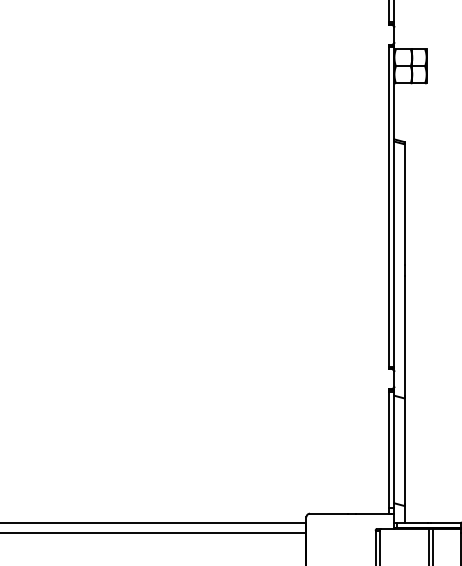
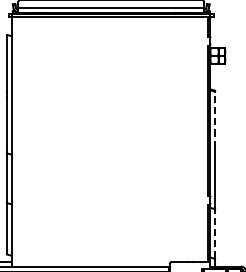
line: (405, 204) -> (215, 119), solid -> dashed
line: (405, 451) -> (215, 233), solid -> dashed

